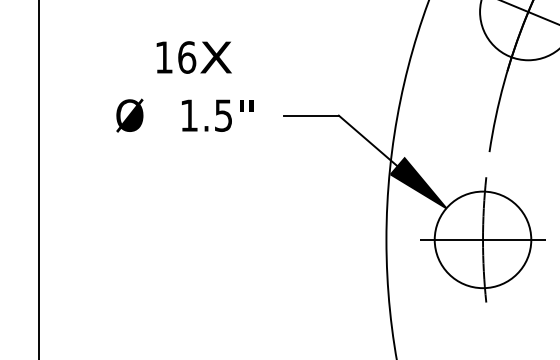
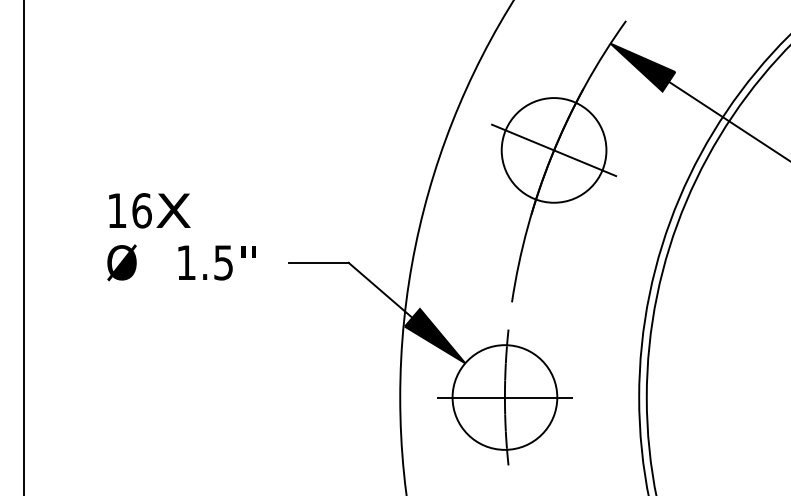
text: (193, 57) -> (149, 210), moved

